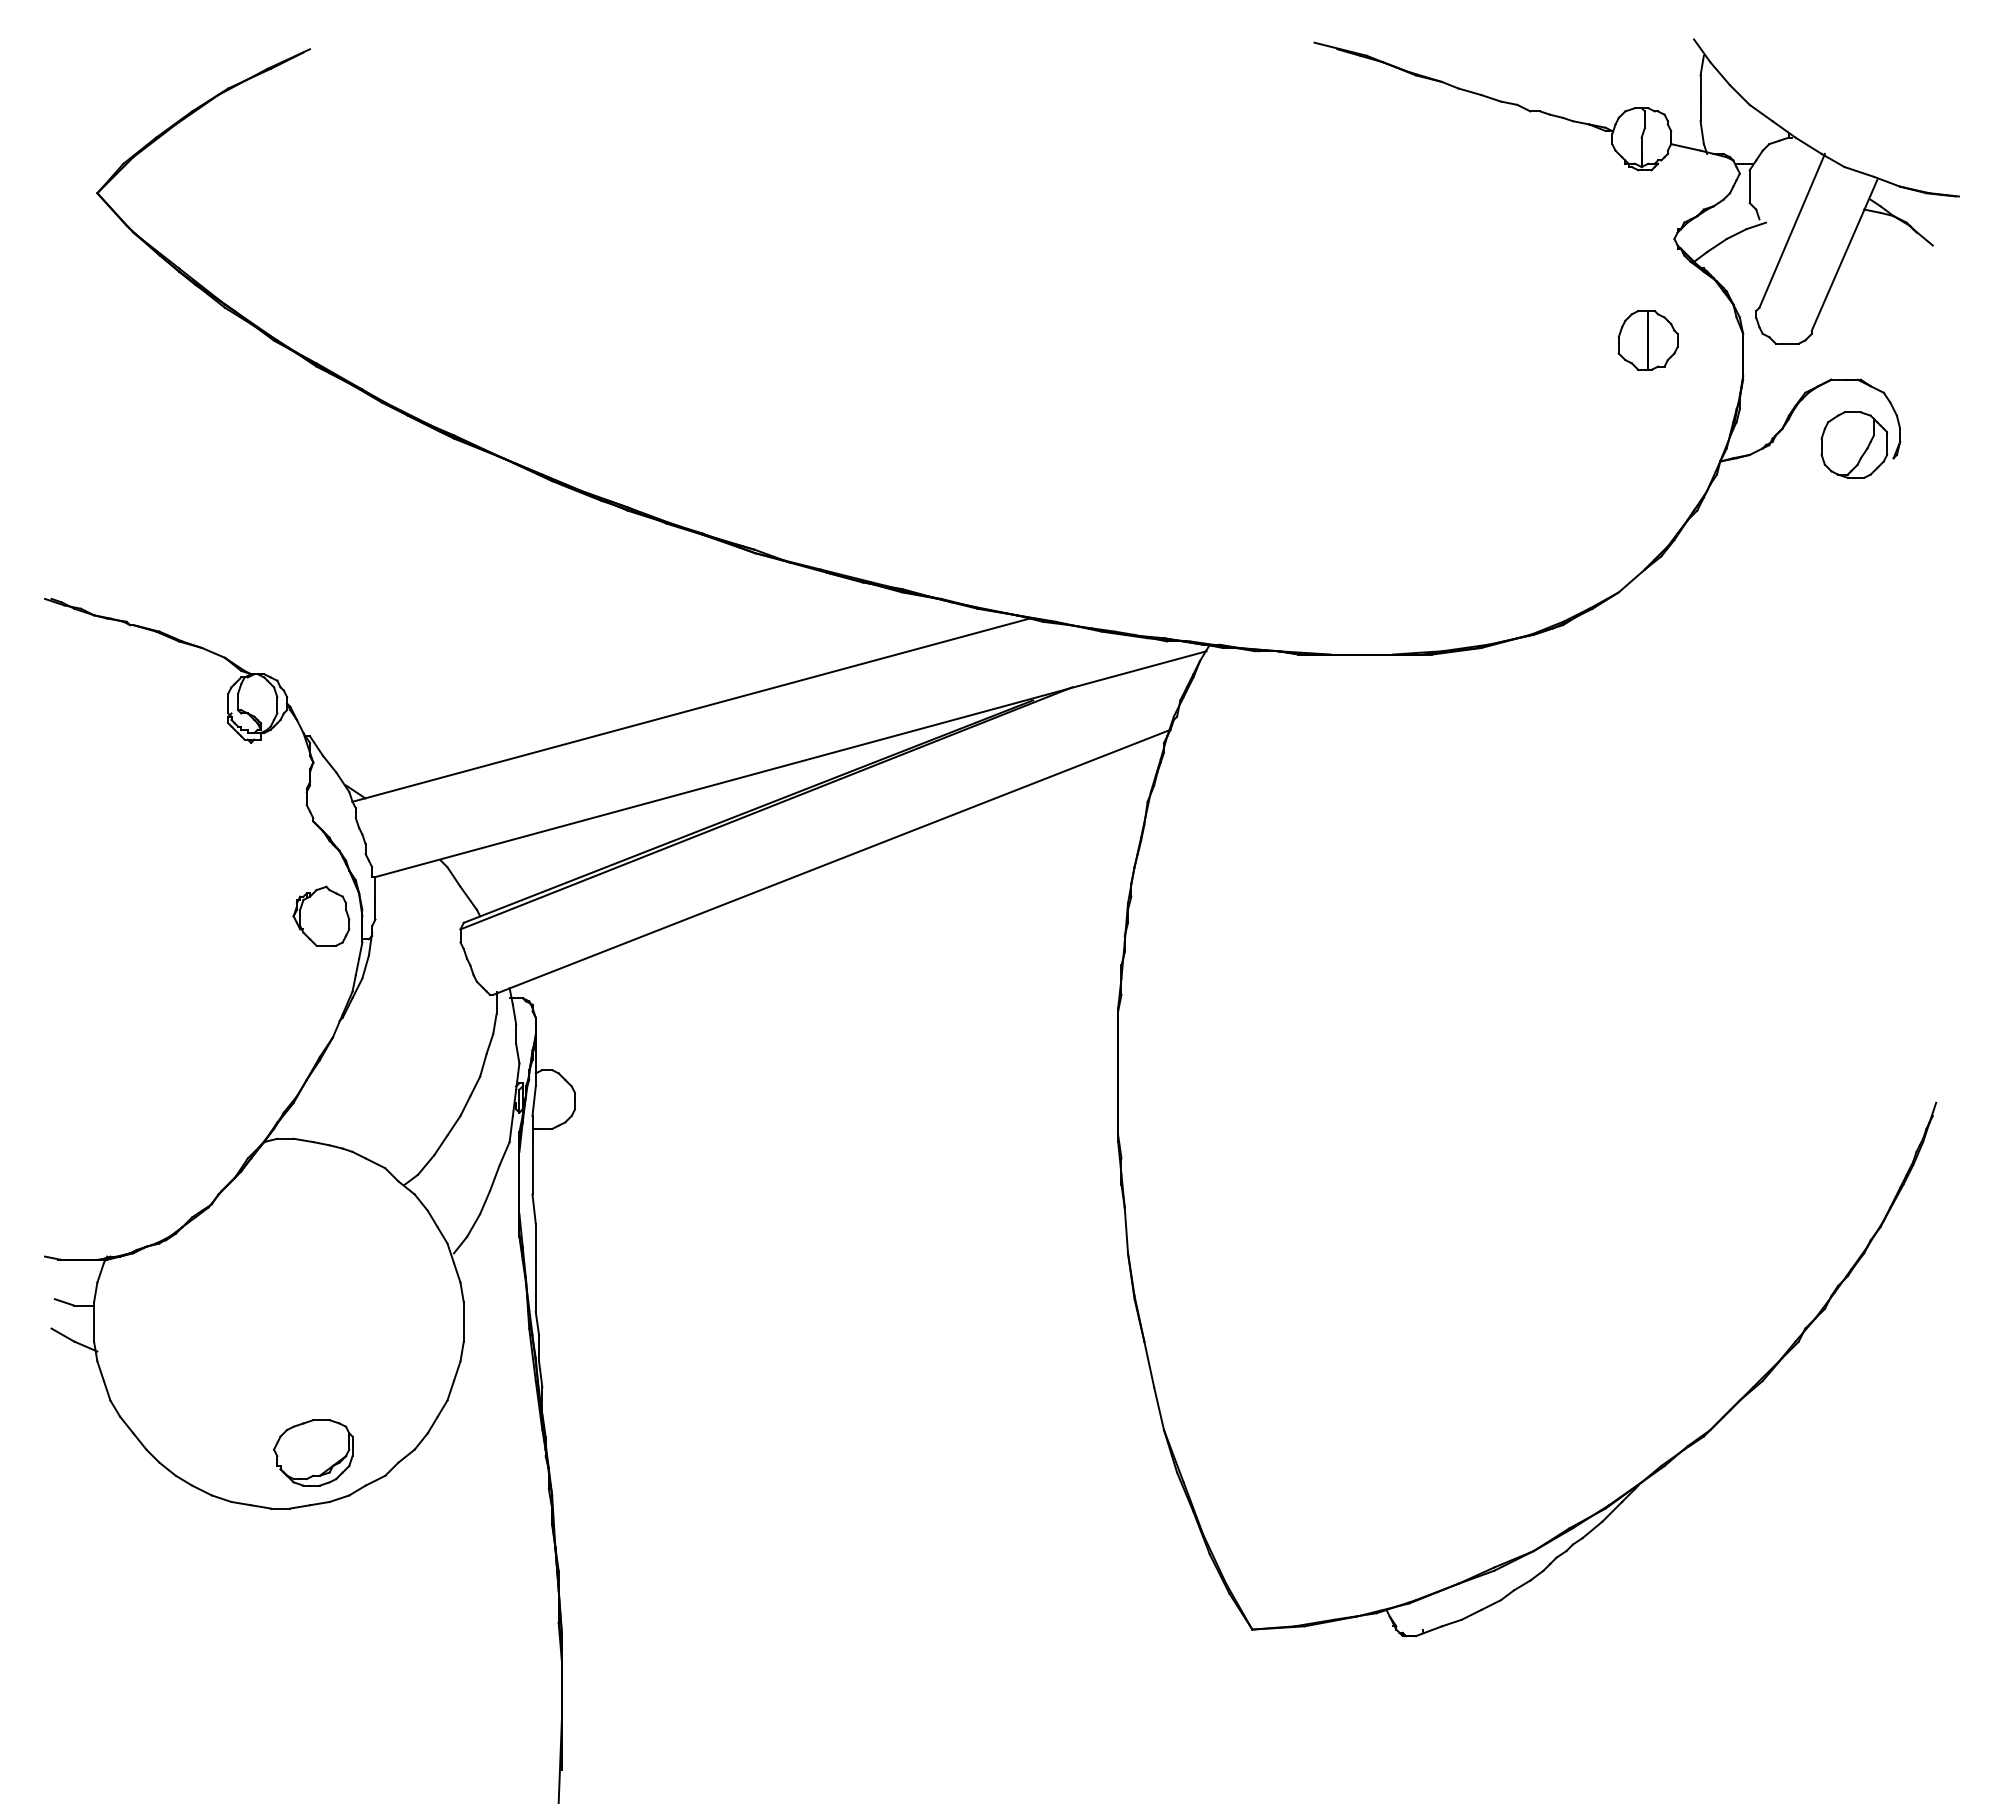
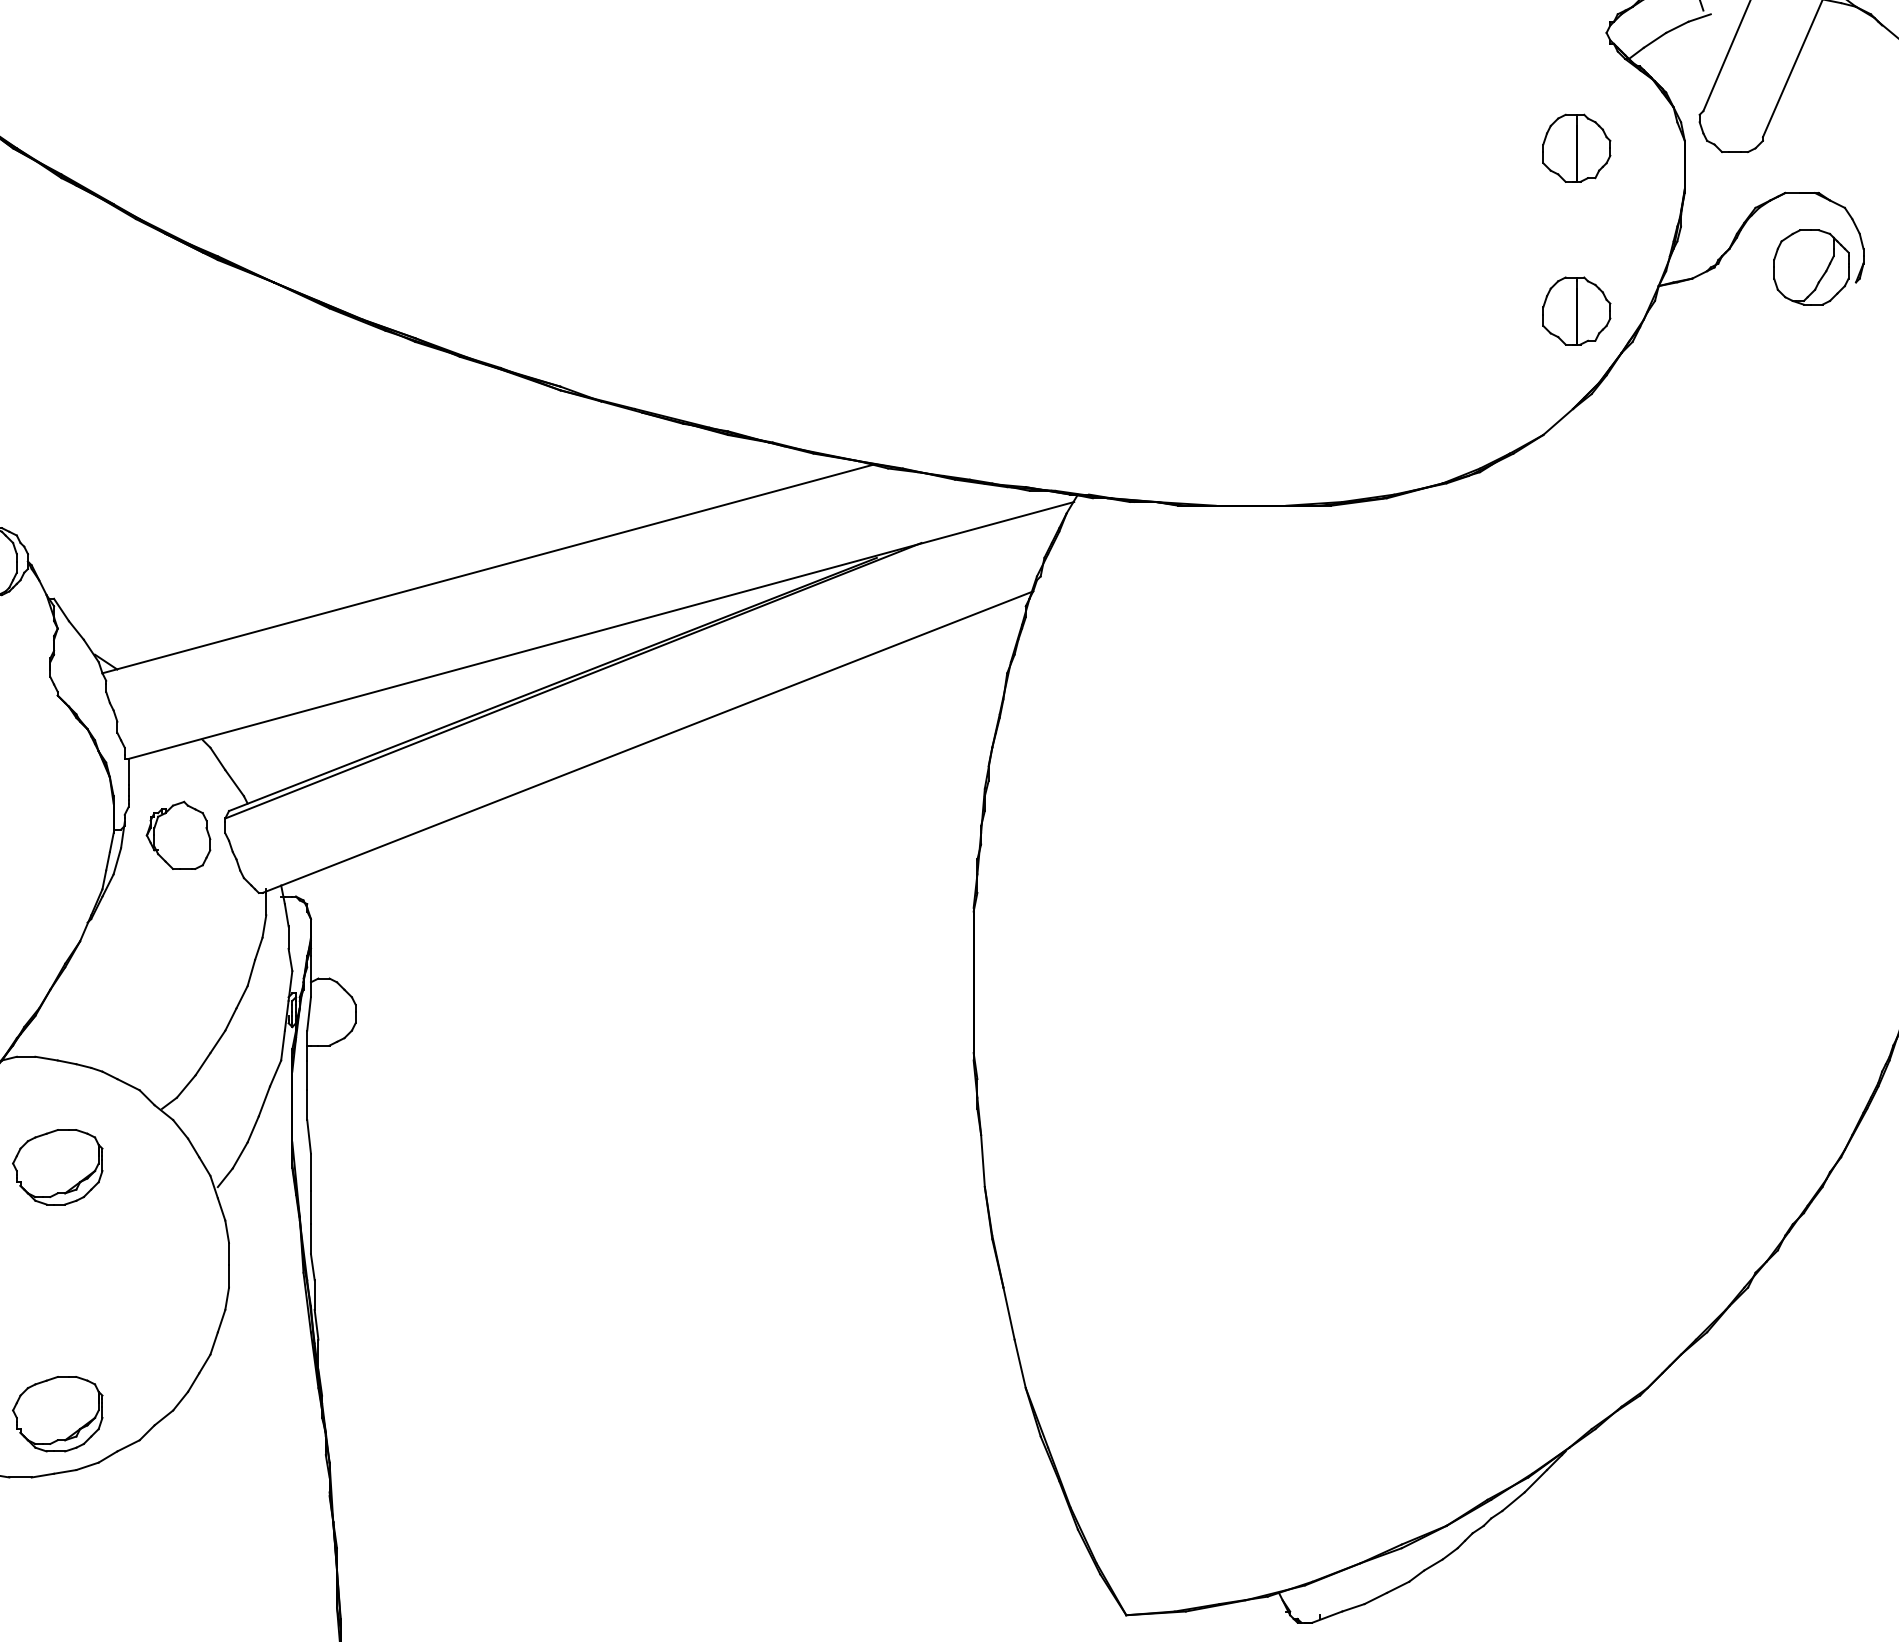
part: (1647, 483) -> (1575, 311), added
part: (321, 915) -> (178, 834), moved
part: (313, 1235) -> (58, 1166), added

